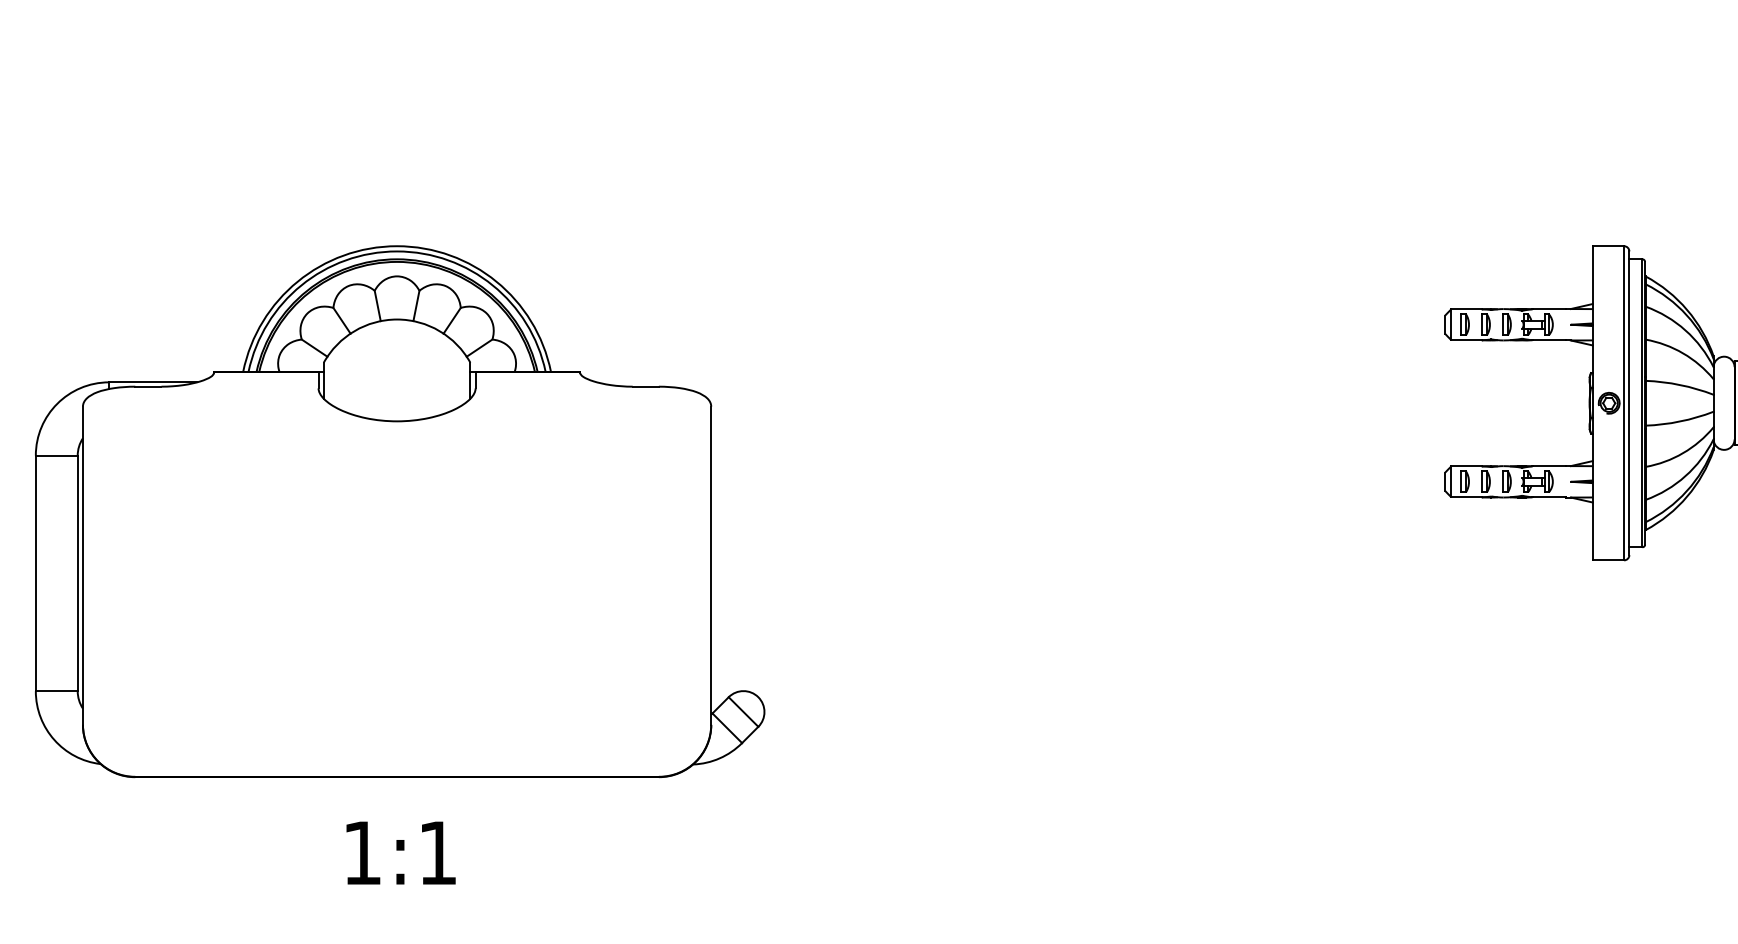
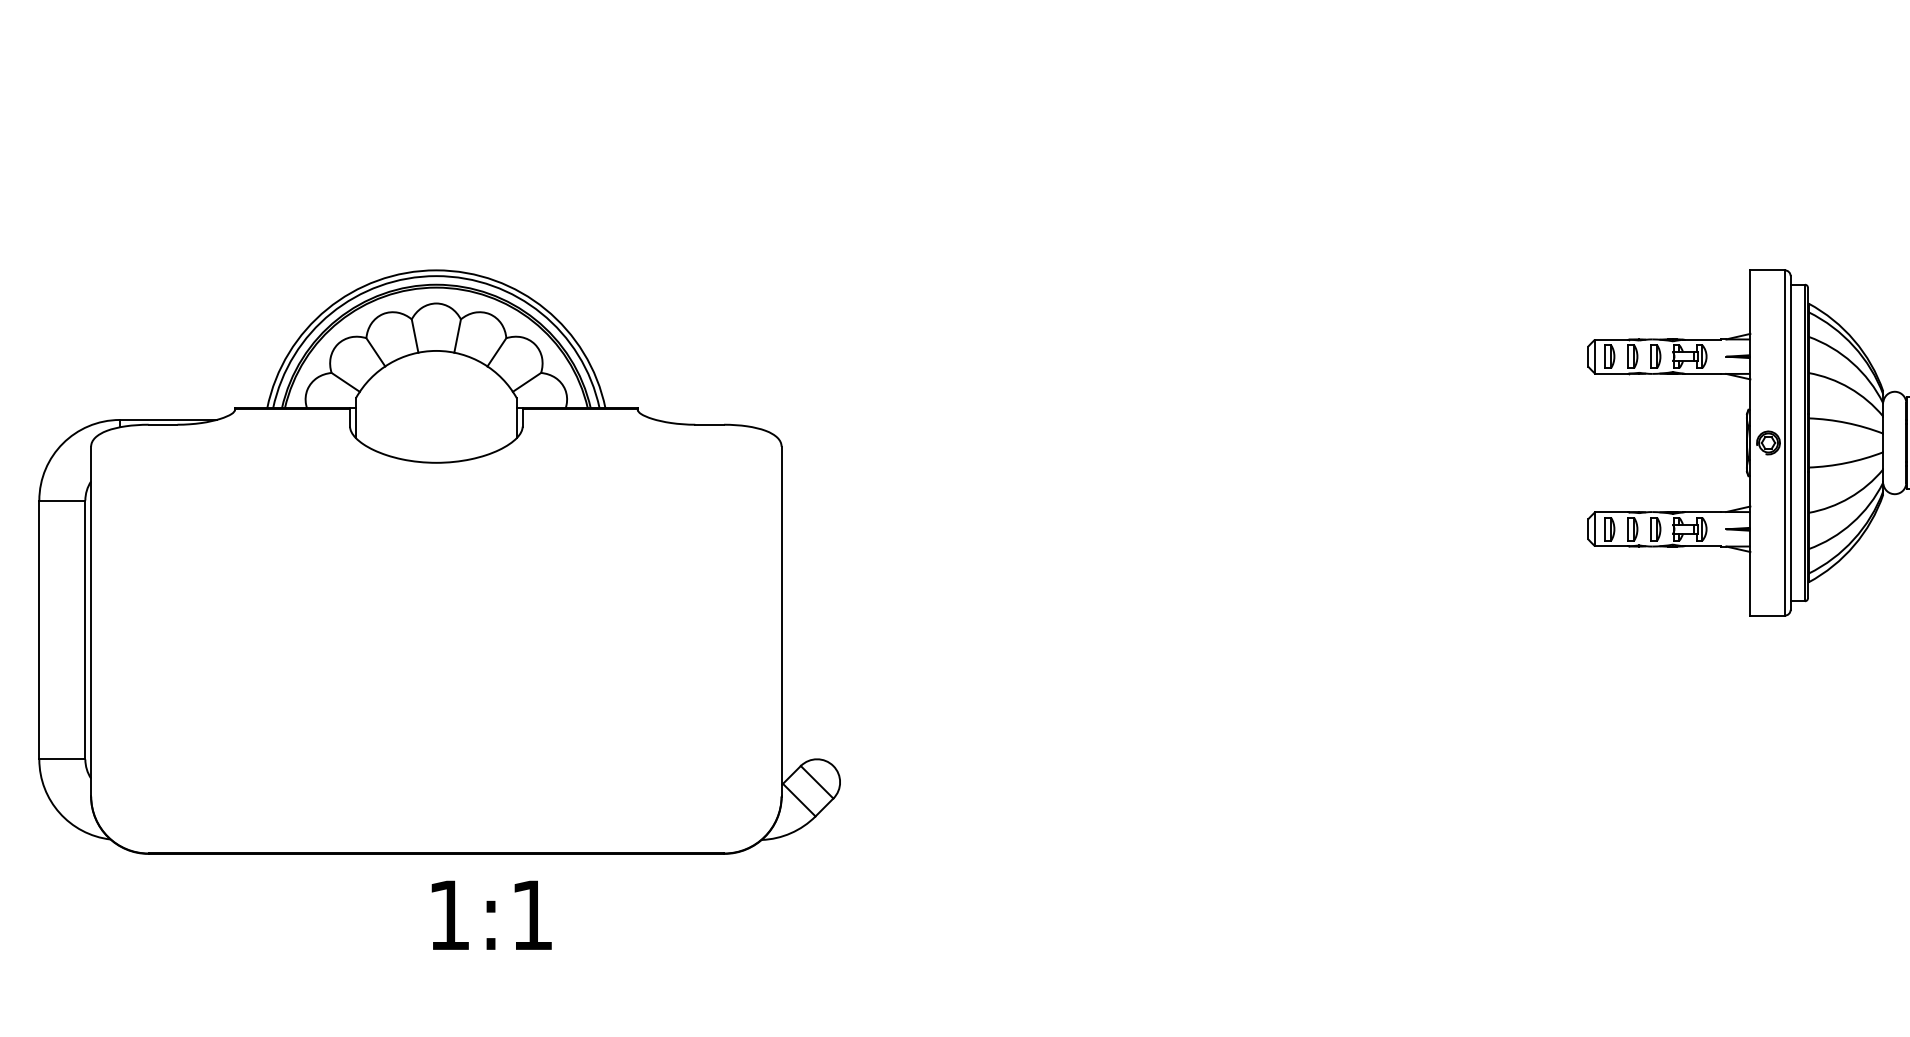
text: (400, 852) -> (491, 914), moved

